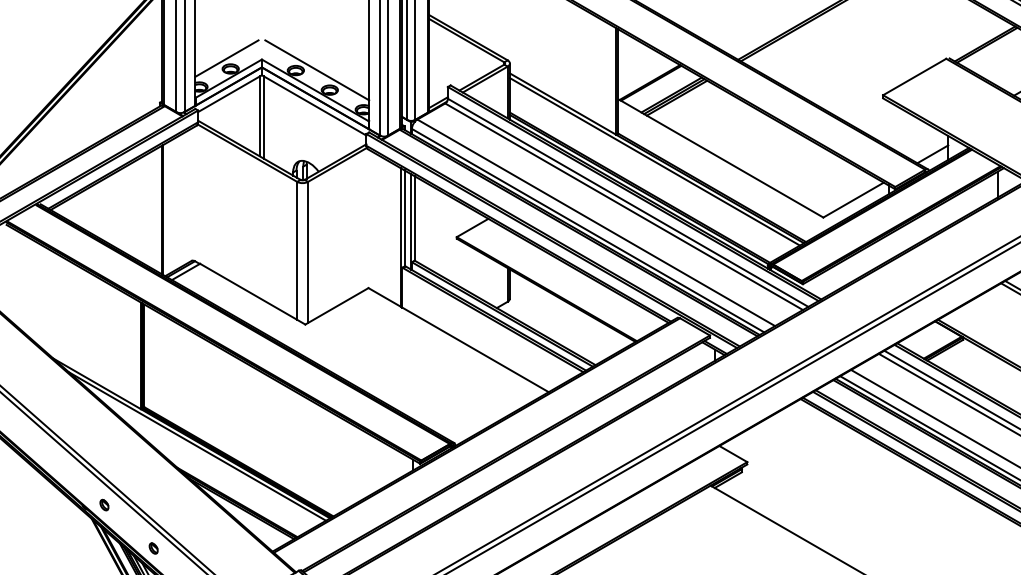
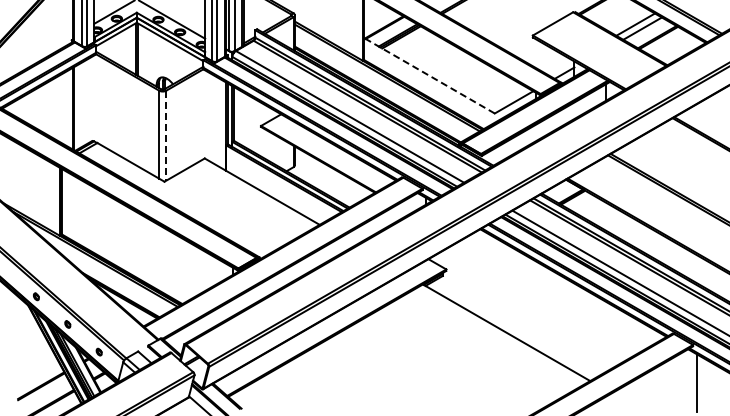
line: (720, 159) -> (429, 76), solid -> dashed
line: (308, 252) -> (166, 135), solid -> dashed

